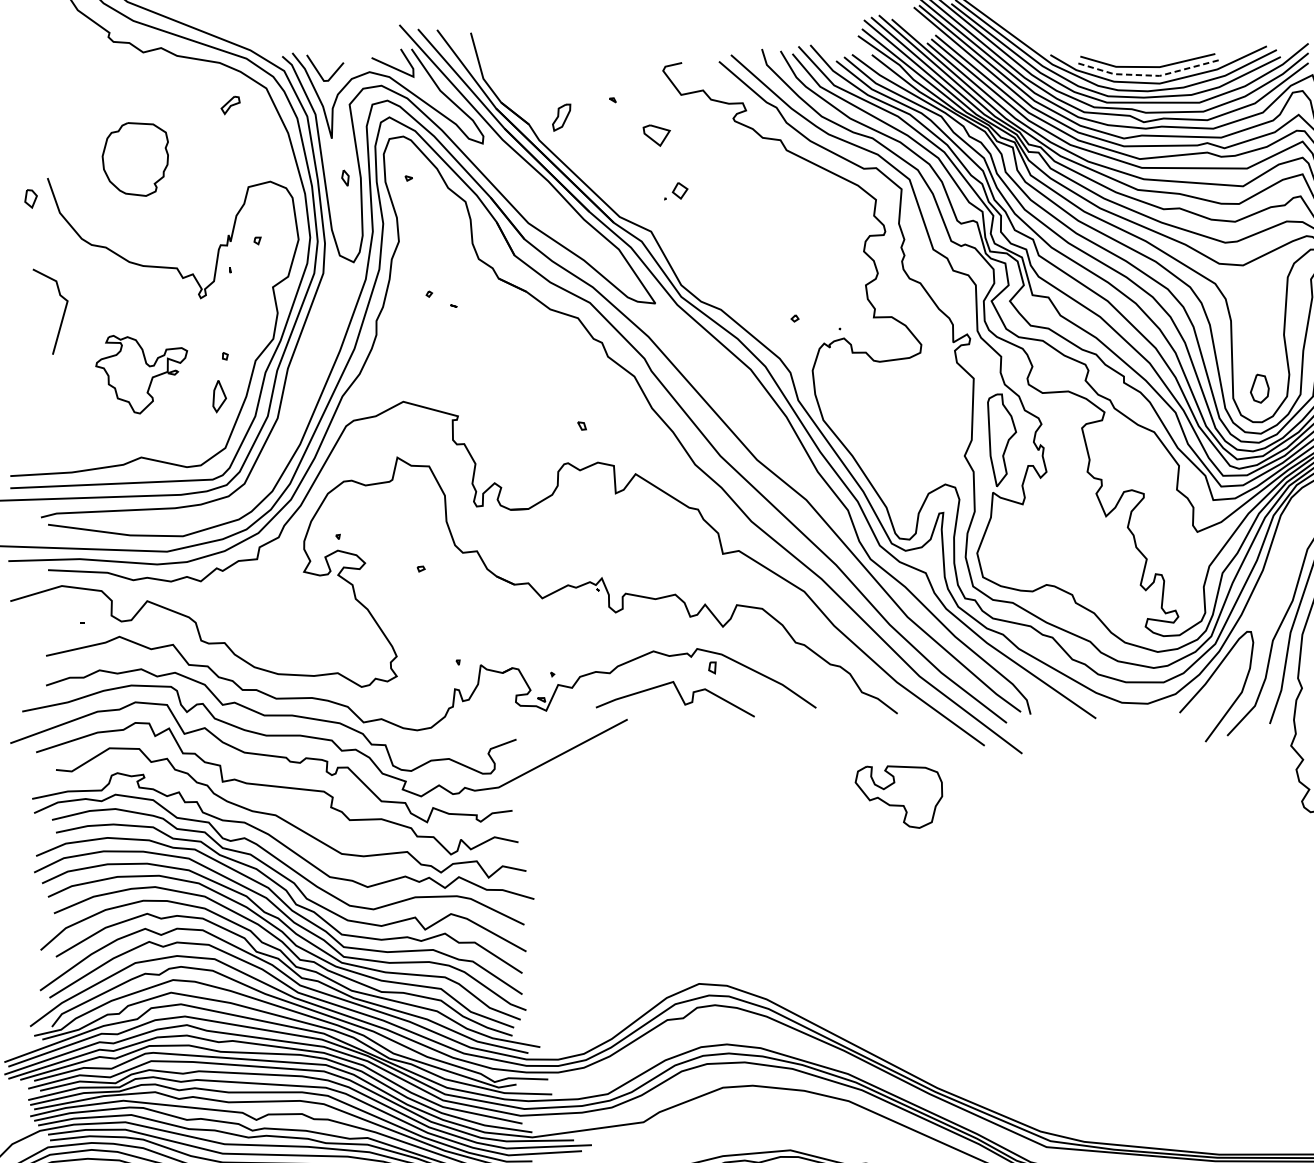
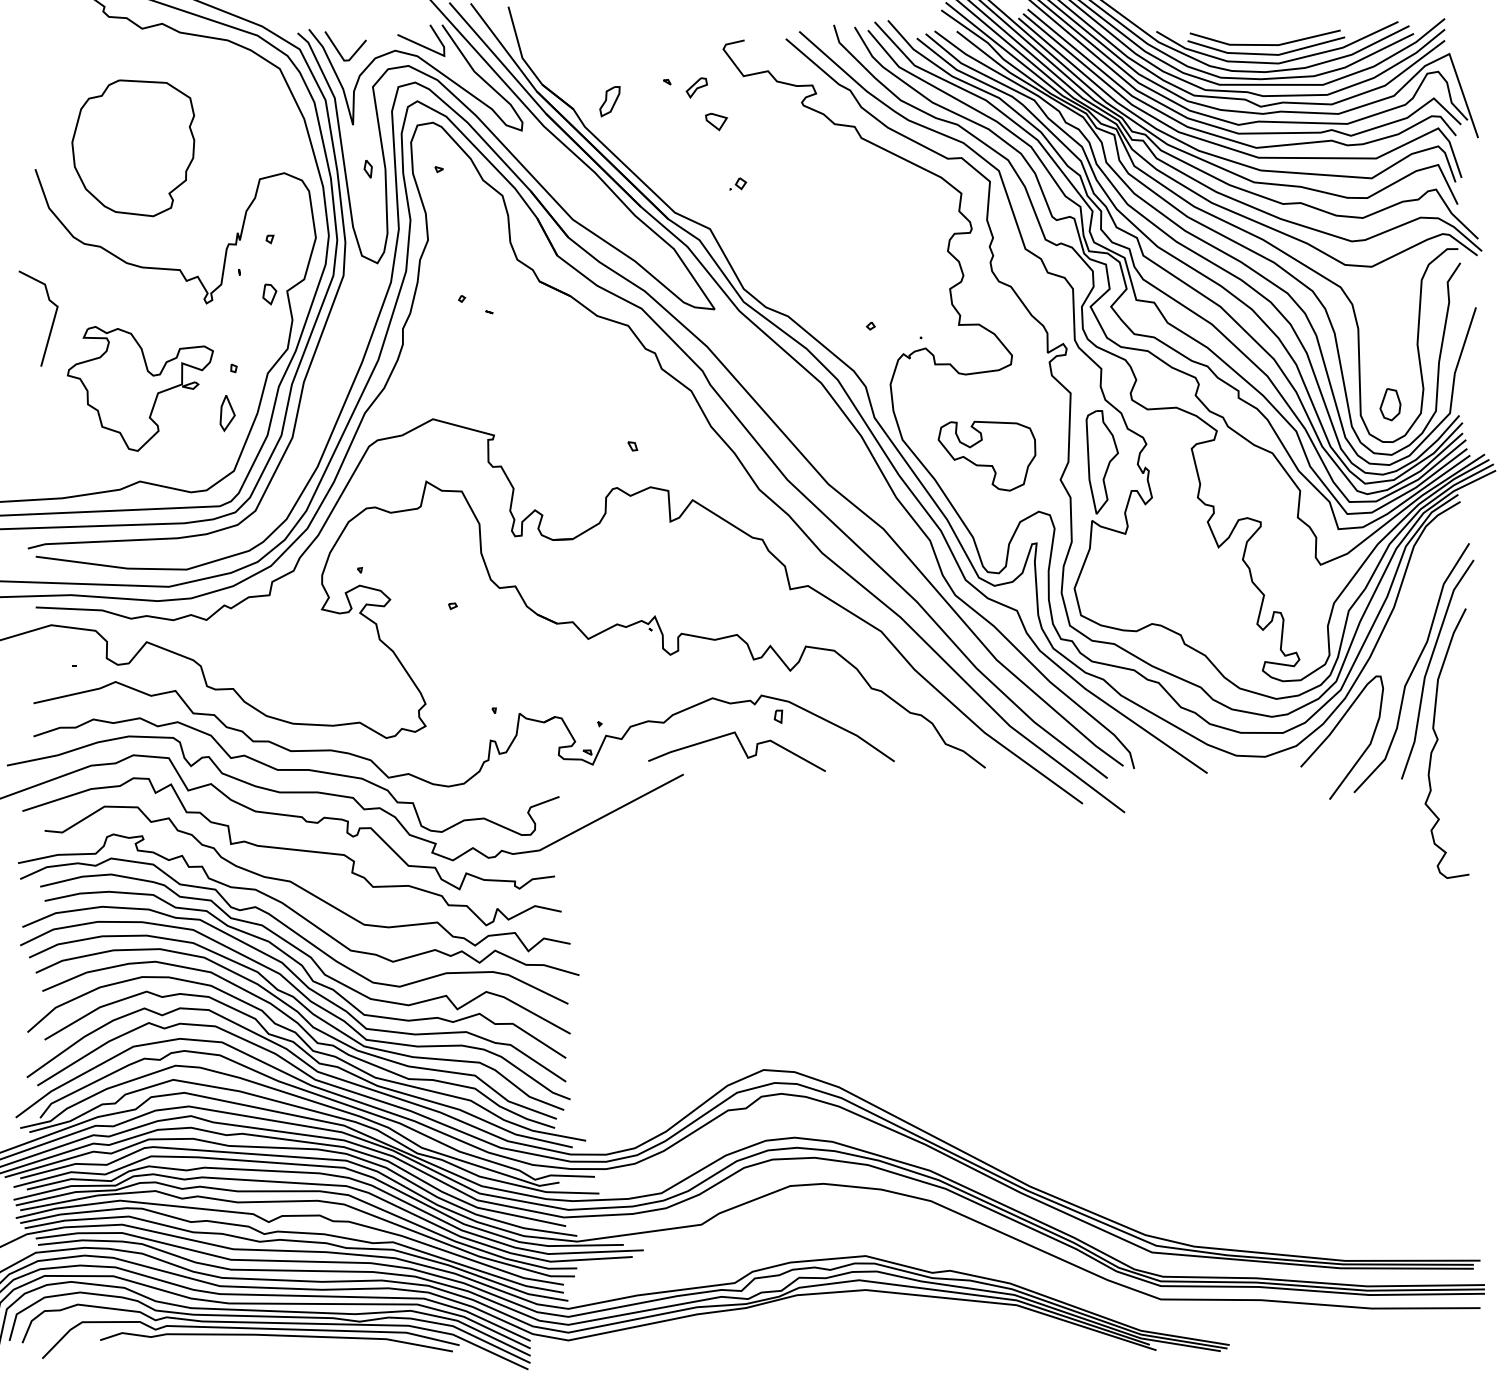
line: (1148, 75) -> (1266, 54), dashed -> solid
part: (230, 105) -> (696, 87), moved
part: (656, 136) -> (716, 122), size x0.71
part: (135, 159) -> (133, 148), size x1.67
part: (676, 190) -> (738, 183), size x0.62
part: (30, 198) -> (269, 294), moved
part: (141, 374) -> (140, 388), size x1.43
part: (898, 796) -> (986, 455), moved

